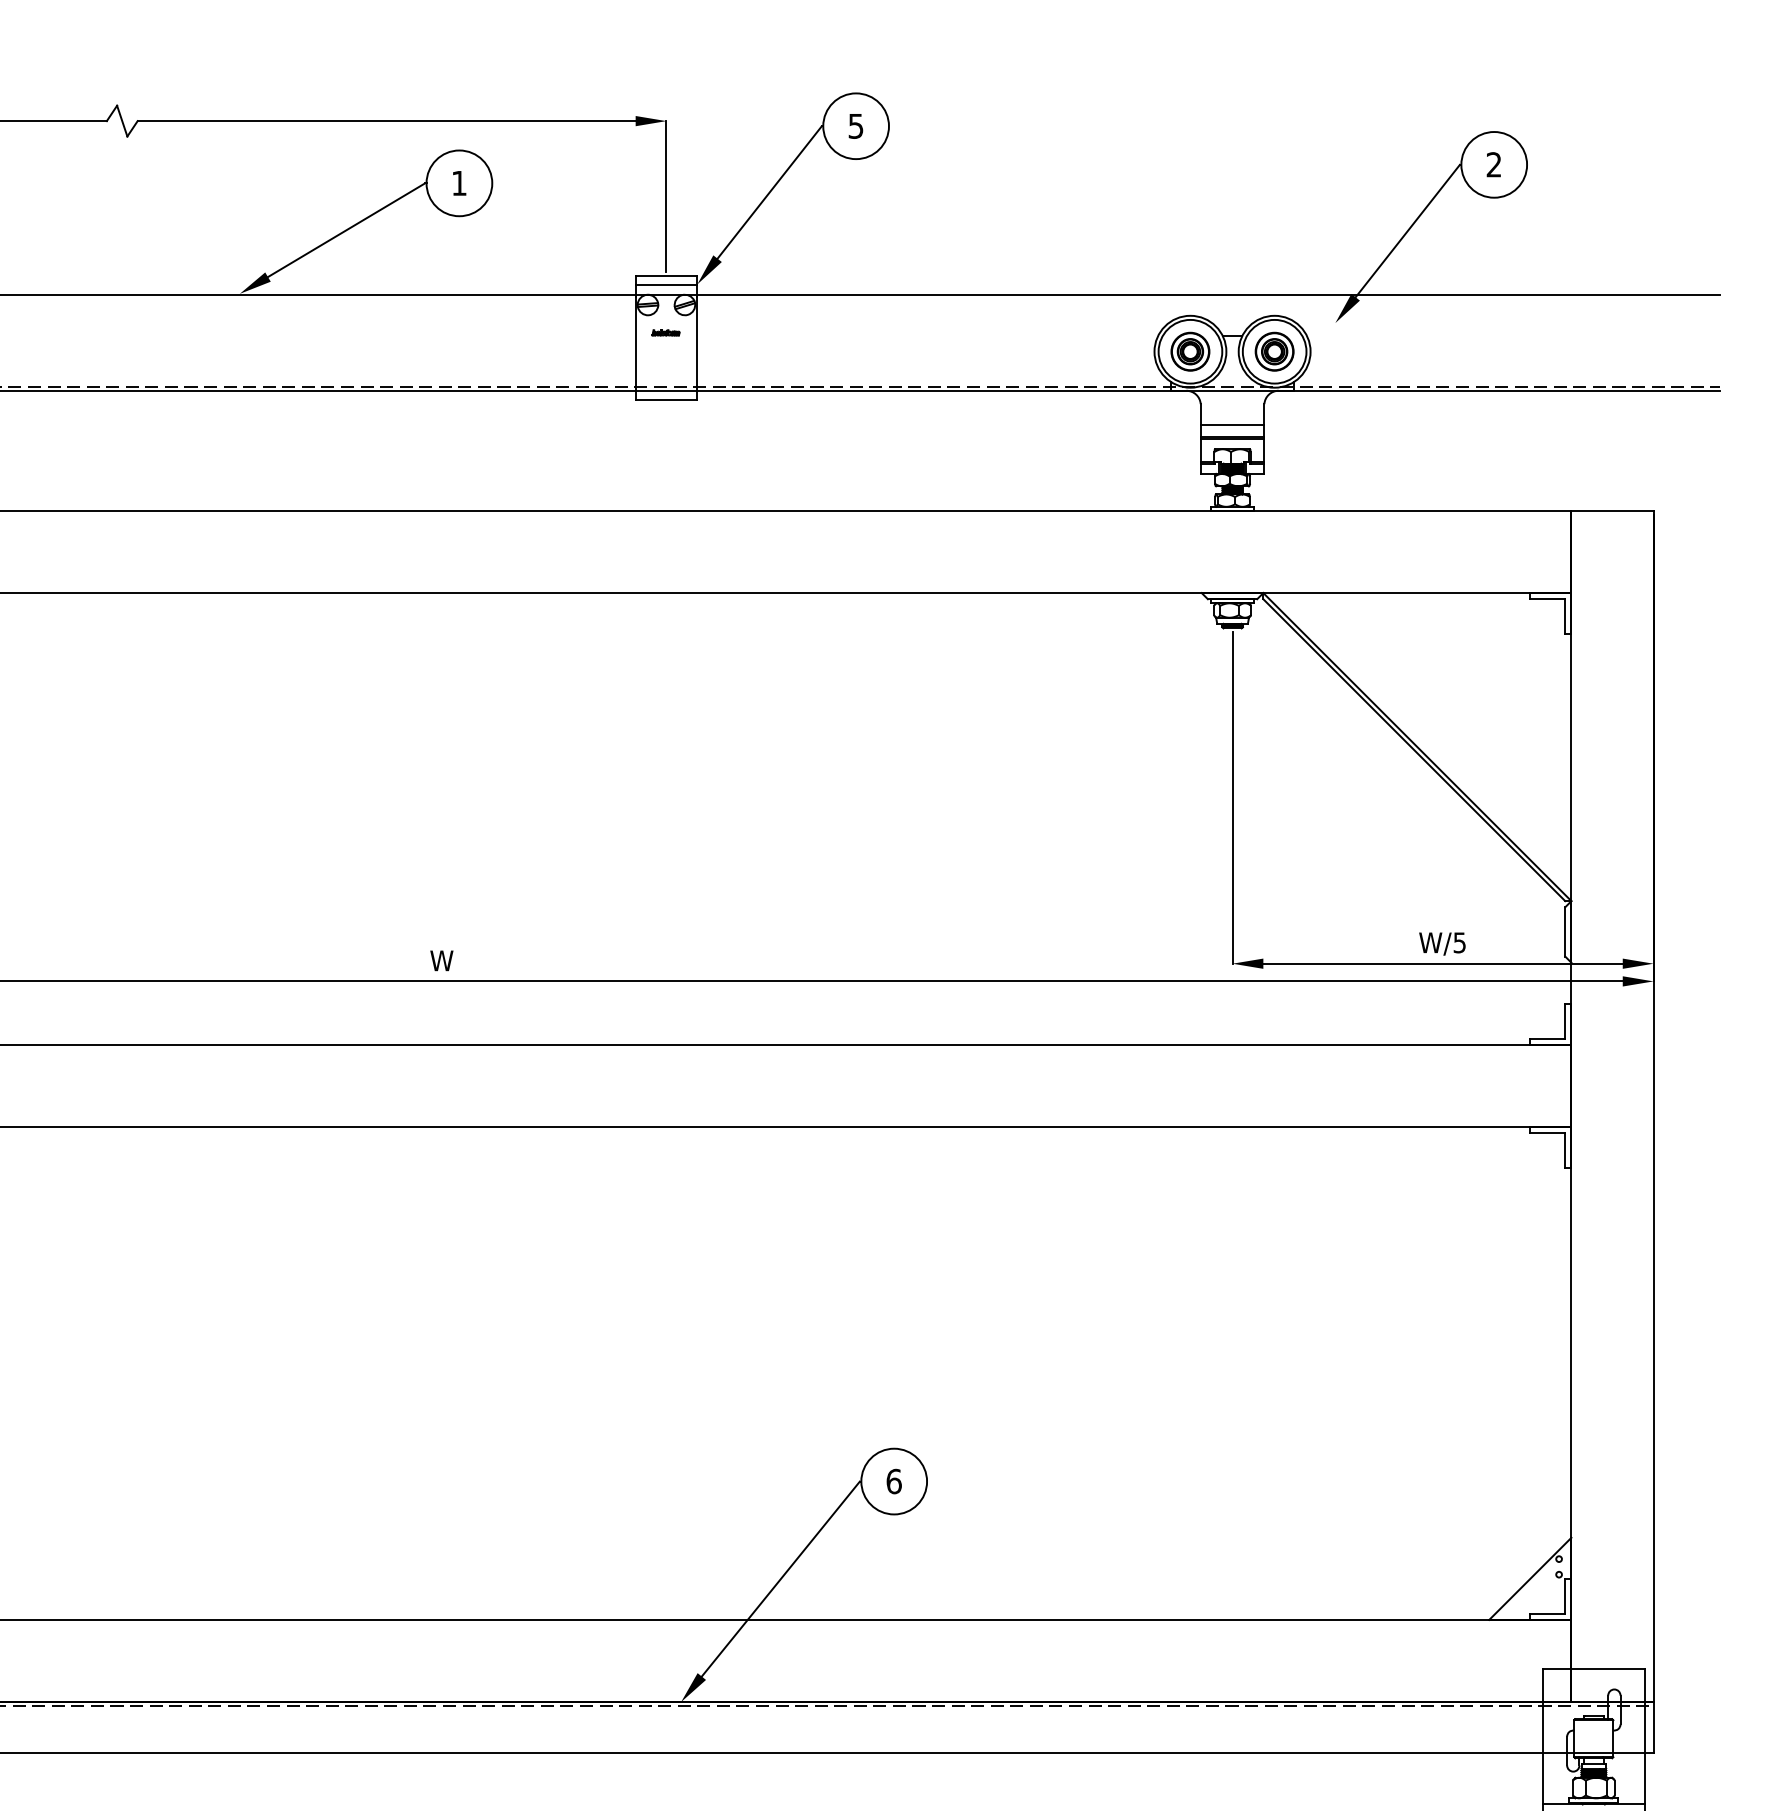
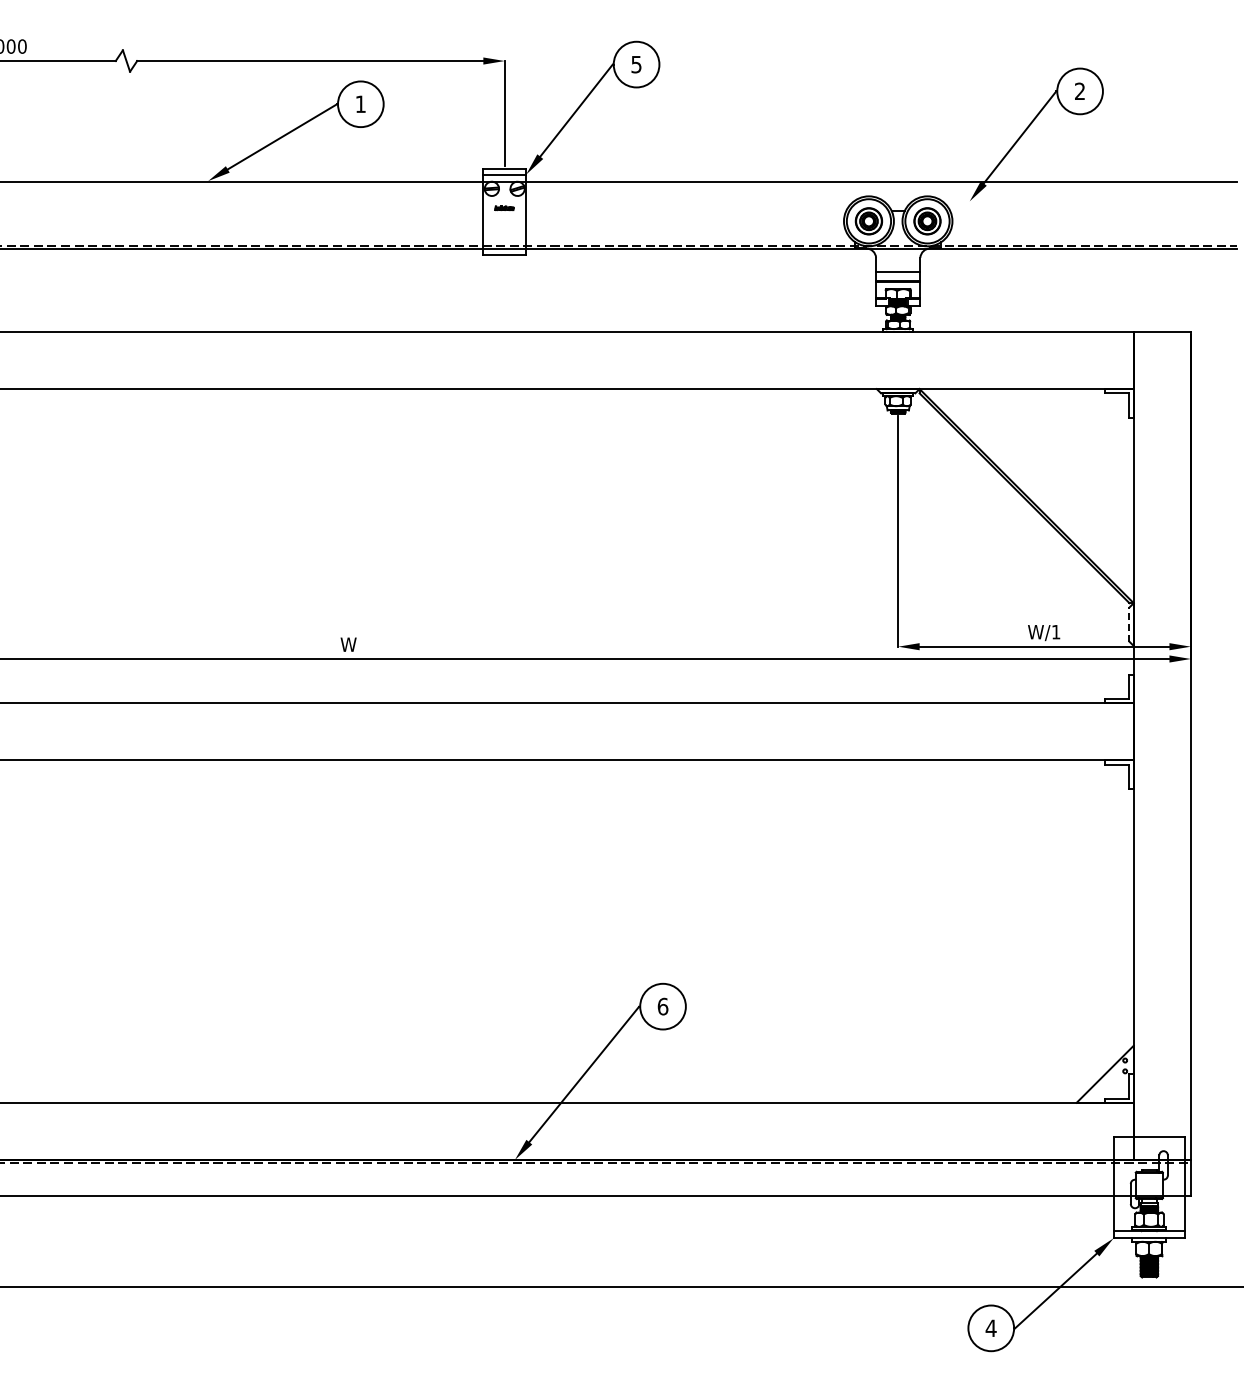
line: (1565, 931) -> (1129, 624), solid -> dashed
text: (1460, 943) -> (1056, 632), W/5 -> W/1

